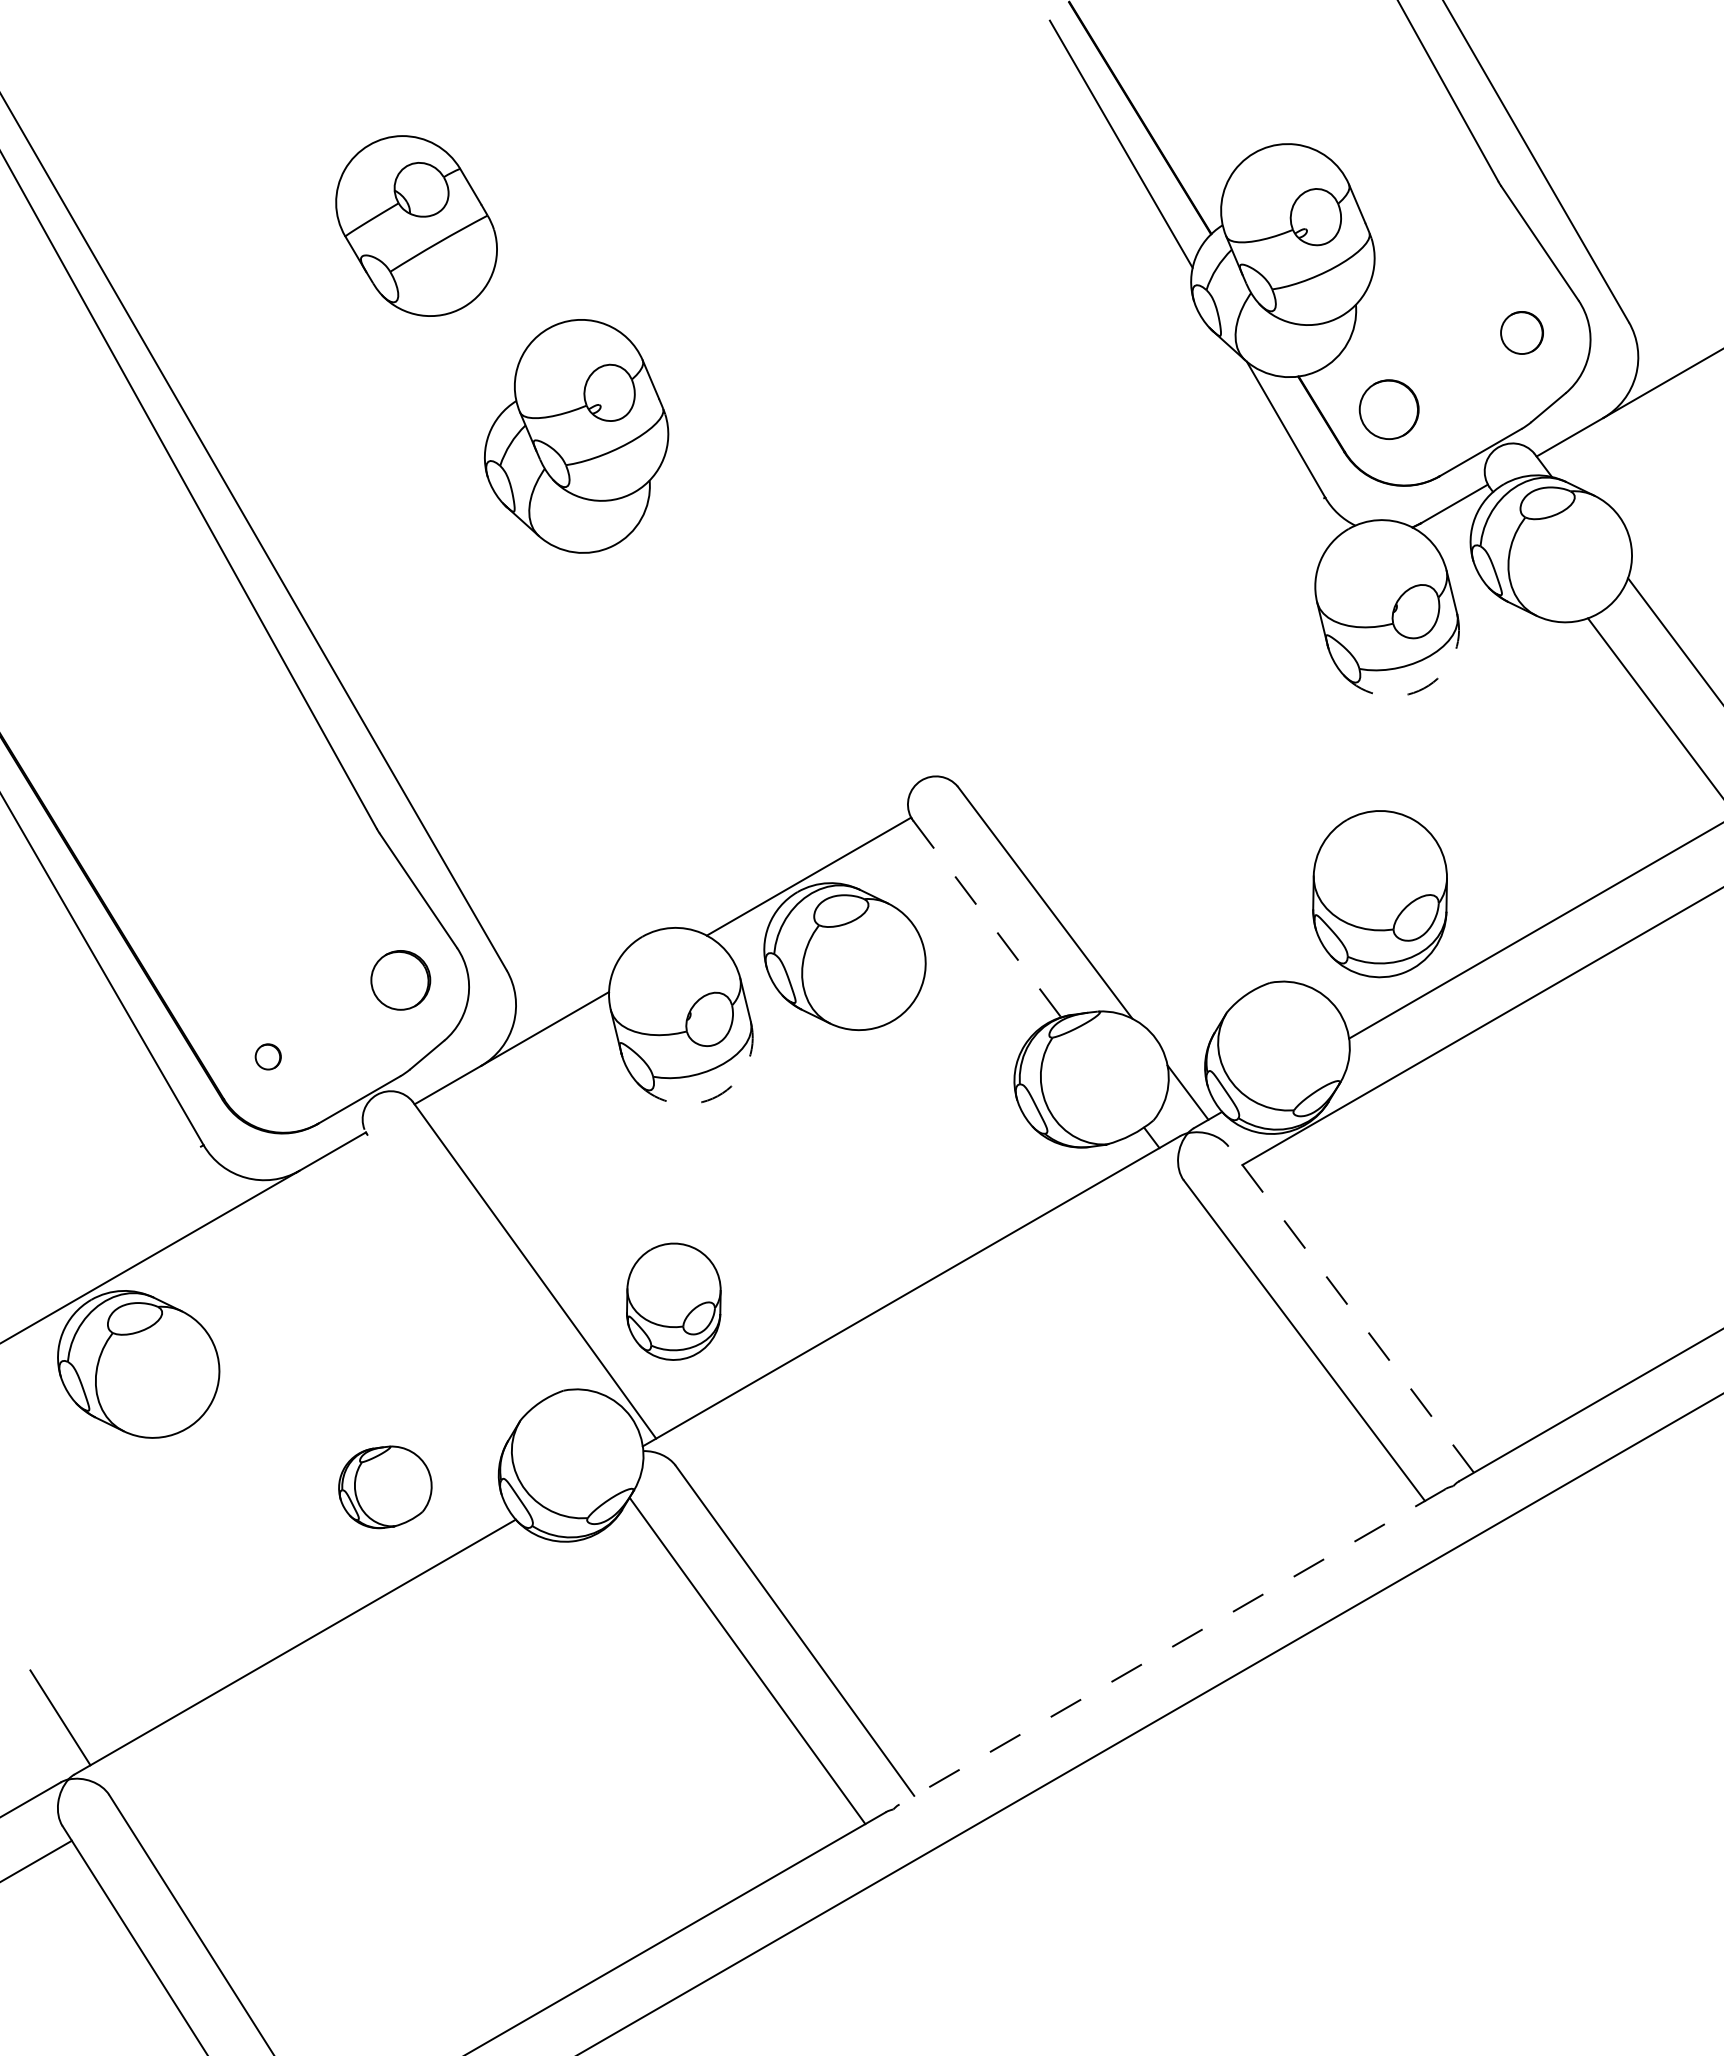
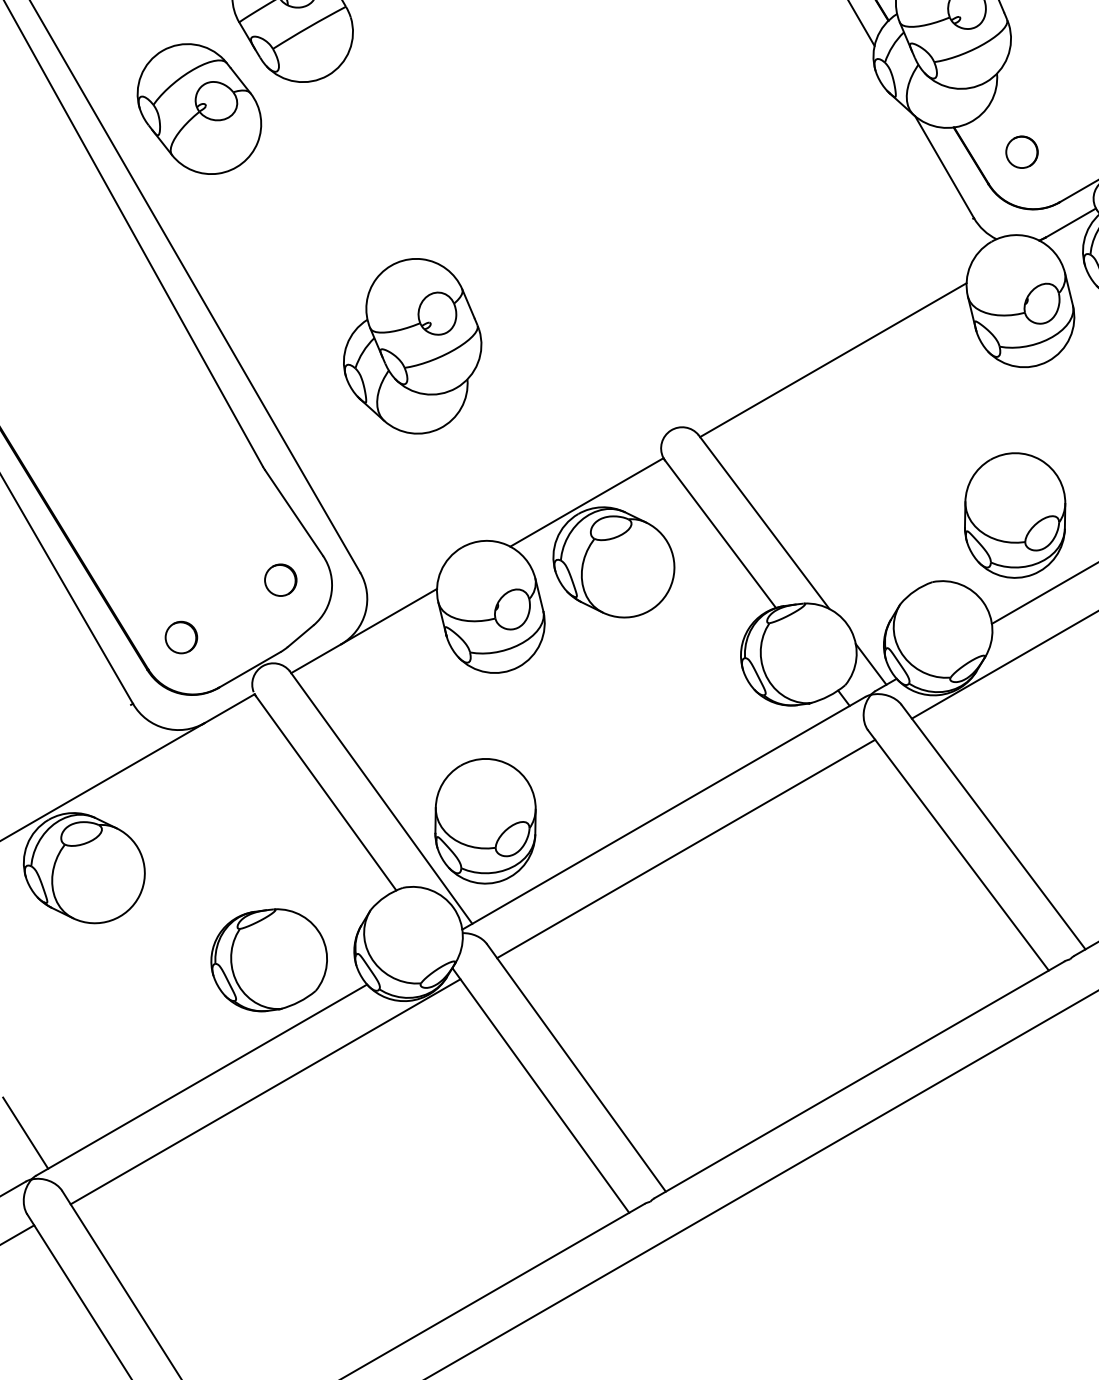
part: (291, 351) -> (198, 108), added
circle: (1389, 409) -> (1022, 152), size x0.71
part: (576, 436) -> (412, 346), moved
line: (1137, 686) -> (833, 359), added
arc: (1423, 688) -> (1047, 361), dashed -> solid
line: (987, 919) -> (720, 534), dashed -> solid
circle: (400, 980) -> (280, 580), size x0.71
circle: (268, 1056) -> (181, 637), size x1.67
arc: (717, 1096) -> (518, 667), dashed -> solid
line: (460, 1264) -> (325, 793), added
part: (673, 1301) -> (485, 820), size x1.43
line: (1351, 1309) -> (993, 826), dashed -> solid
line: (941, 1338) -> (686, 848), added
part: (385, 1487) -> (269, 960), size x1.67
line: (1172, 1647) -> (859, 1080), dashed -> solid
line: (380, 1662) -> (265, 1091), added

